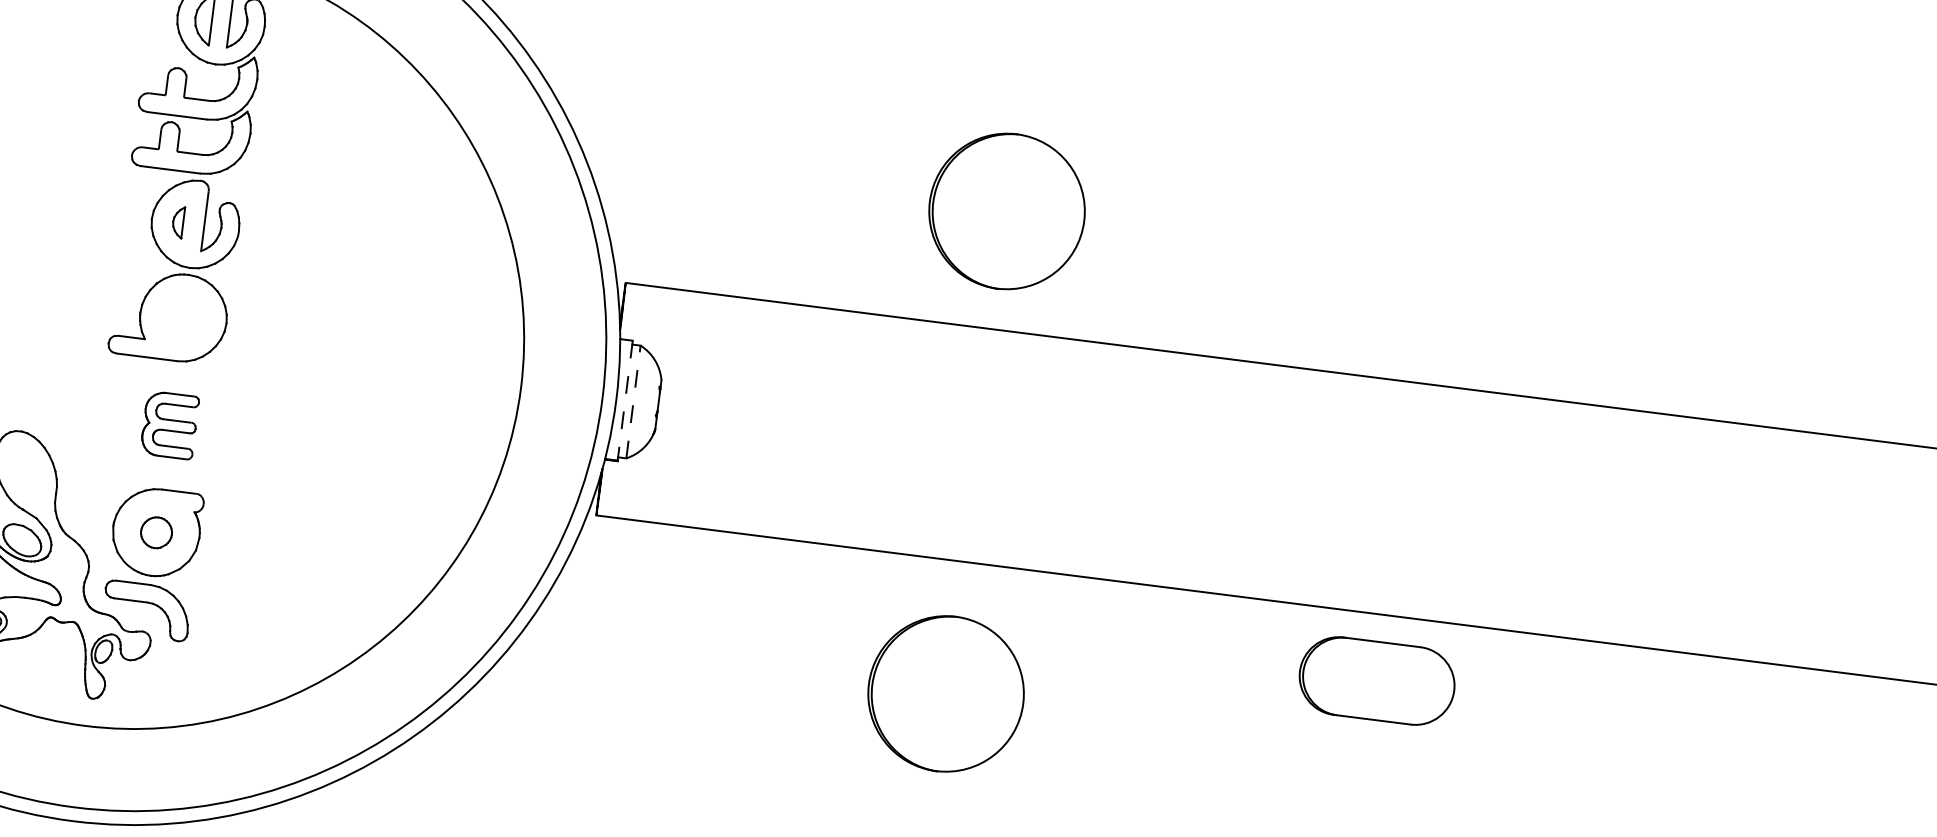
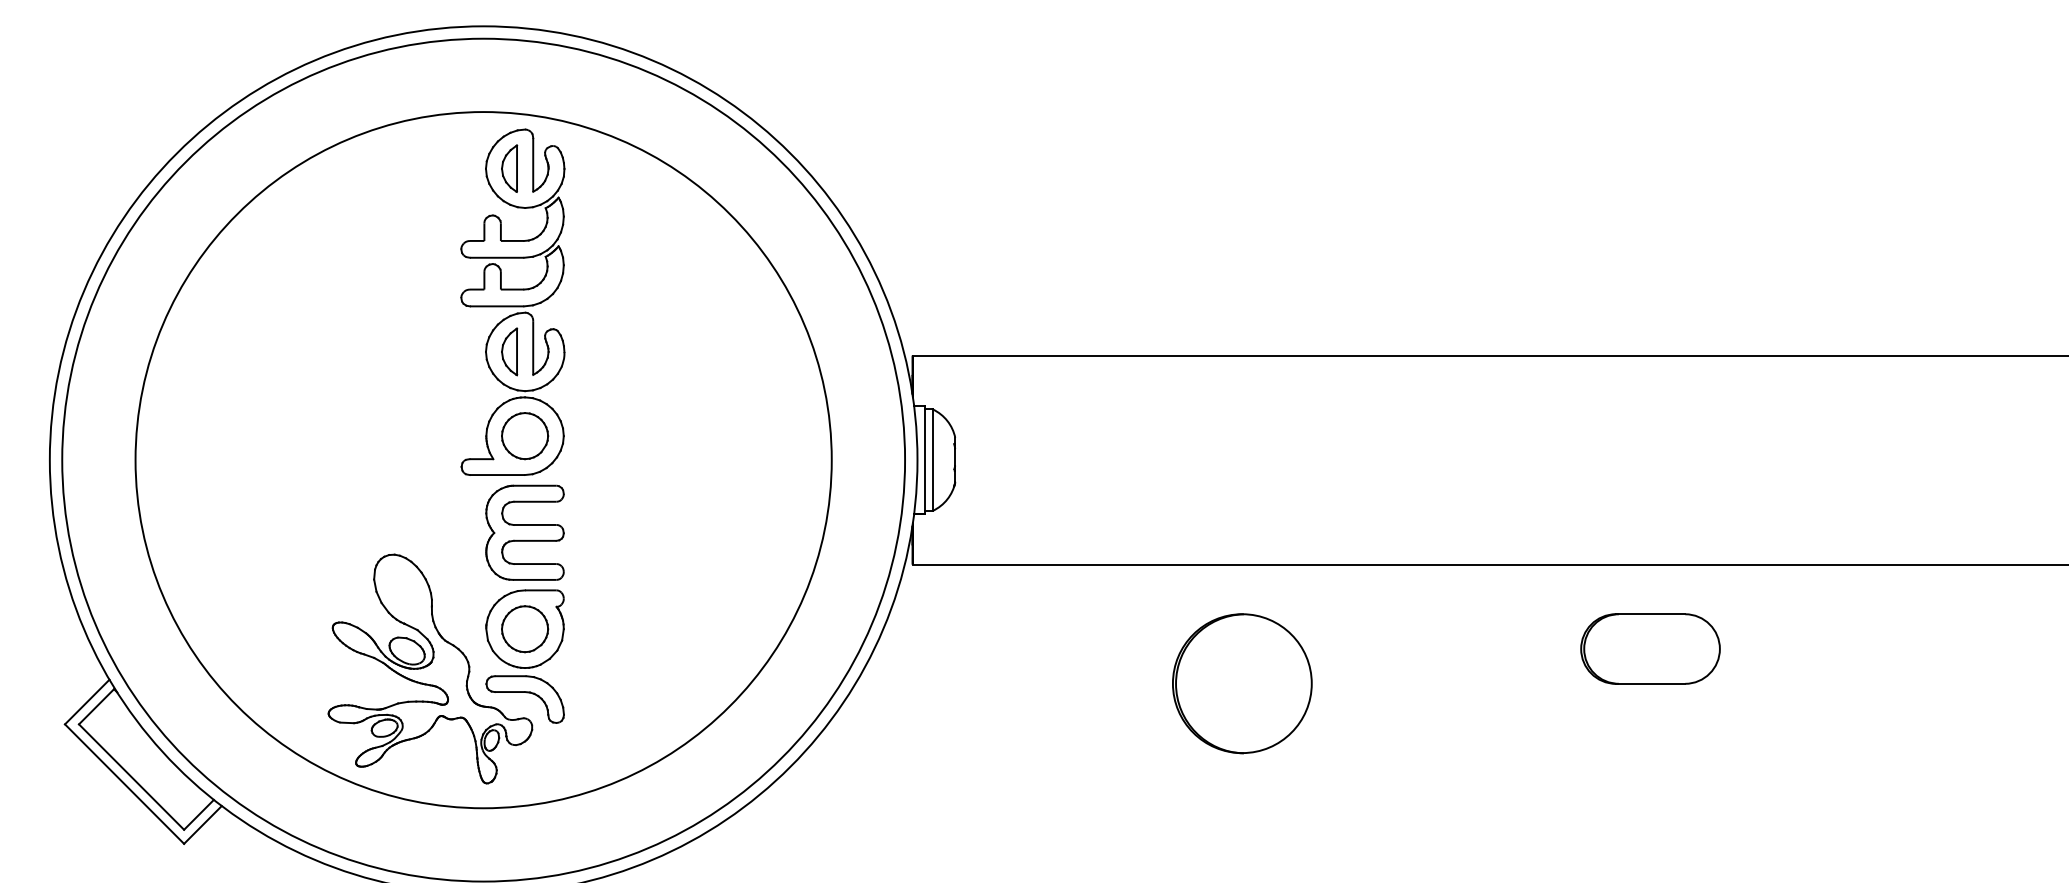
part: (1007, 211) -> (1242, 249), removed
part: (178, 221) -> (509, 351), size x1.67
part: (183, 318) -> (525, 436), added
line: (625, 400) -> (925, 459), dashed -> solid
line: (632, 402) -> (932, 460), dashed -> solid
part: (169, 425) -> (524, 532), size x1.67
part: (156, 533) -> (525, 629), size x1.67
part: (1377, 680) -> (1650, 648), moved

